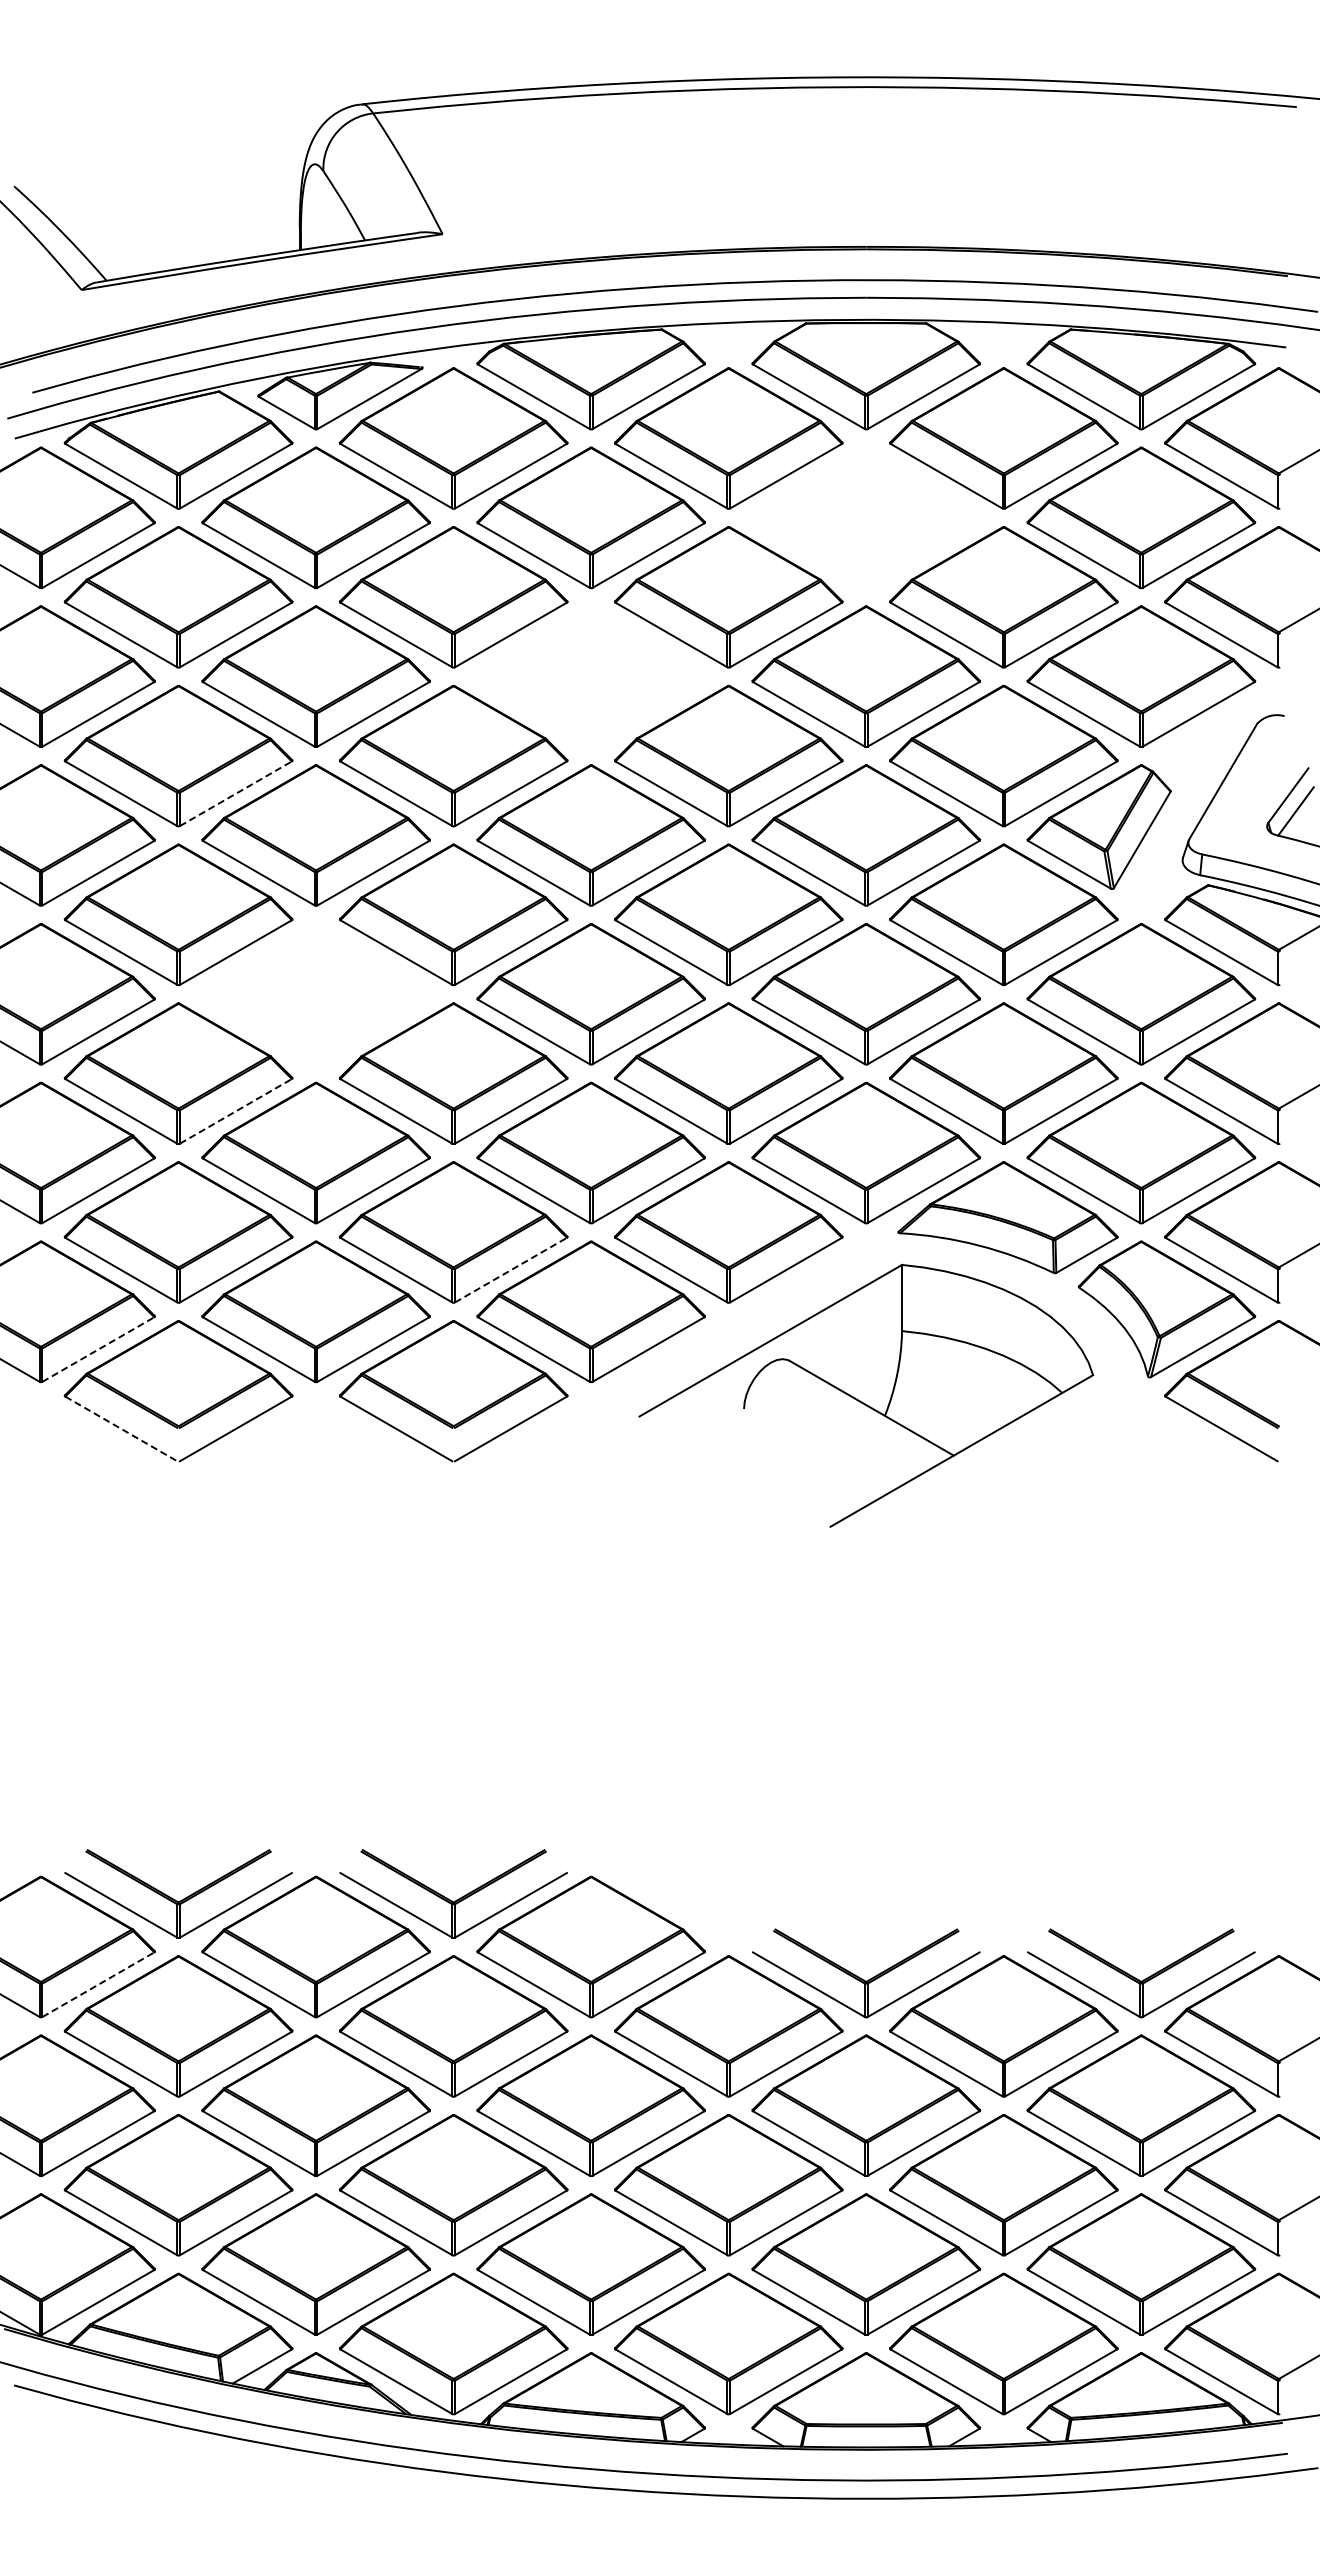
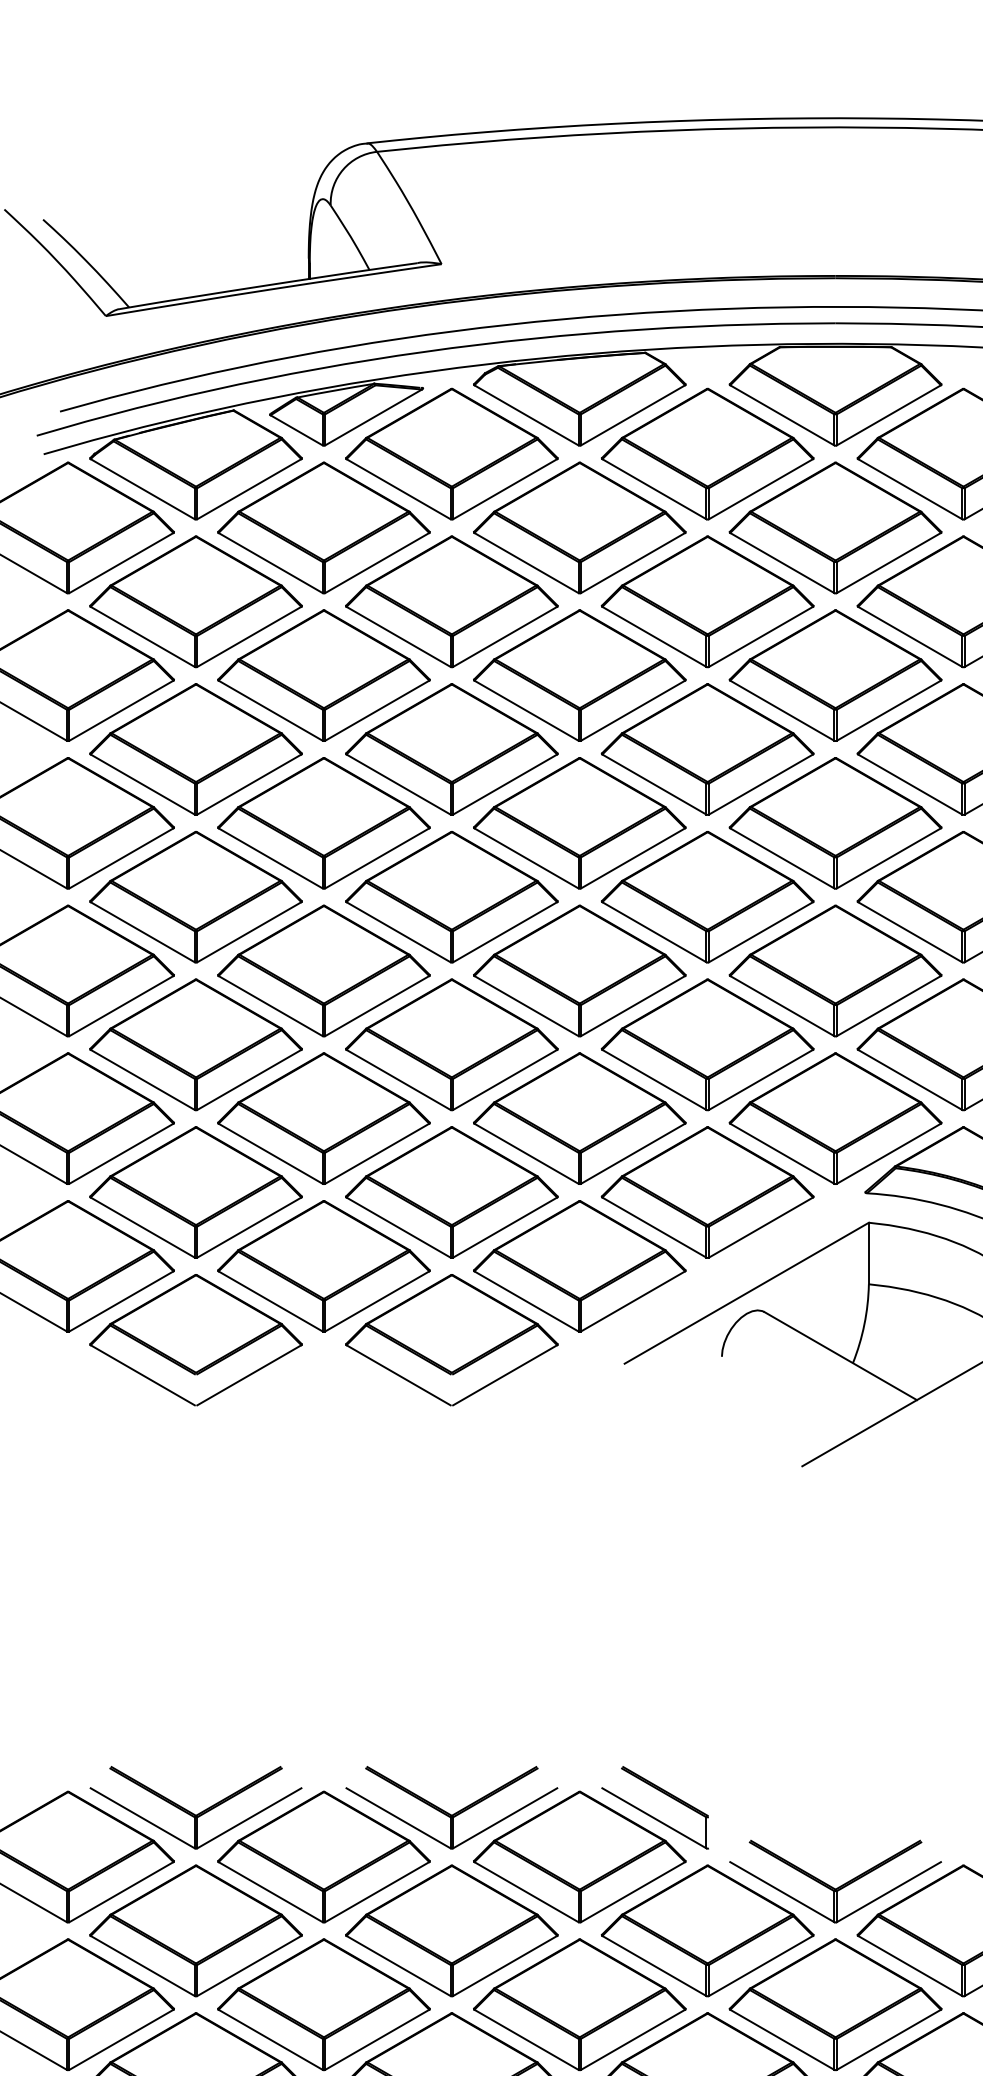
part: (865, 517) -> (834, 527), added
part: (590, 676) -> (579, 675), added
line: (235, 793) -> (248, 784), dashed -> solid
part: (315, 994) -> (323, 971), added
line: (235, 1111) -> (248, 1080), dashed -> solid
line: (511, 1270) -> (505, 1227), dashed -> solid
line: (98, 1349) -> (121, 1301), dashed -> solid
line: (121, 1428) -> (142, 1374), dashed -> solid
part: (668, 1902) -> (651, 1815), added
line: (98, 1984) -> (121, 1891), dashed -> solid

